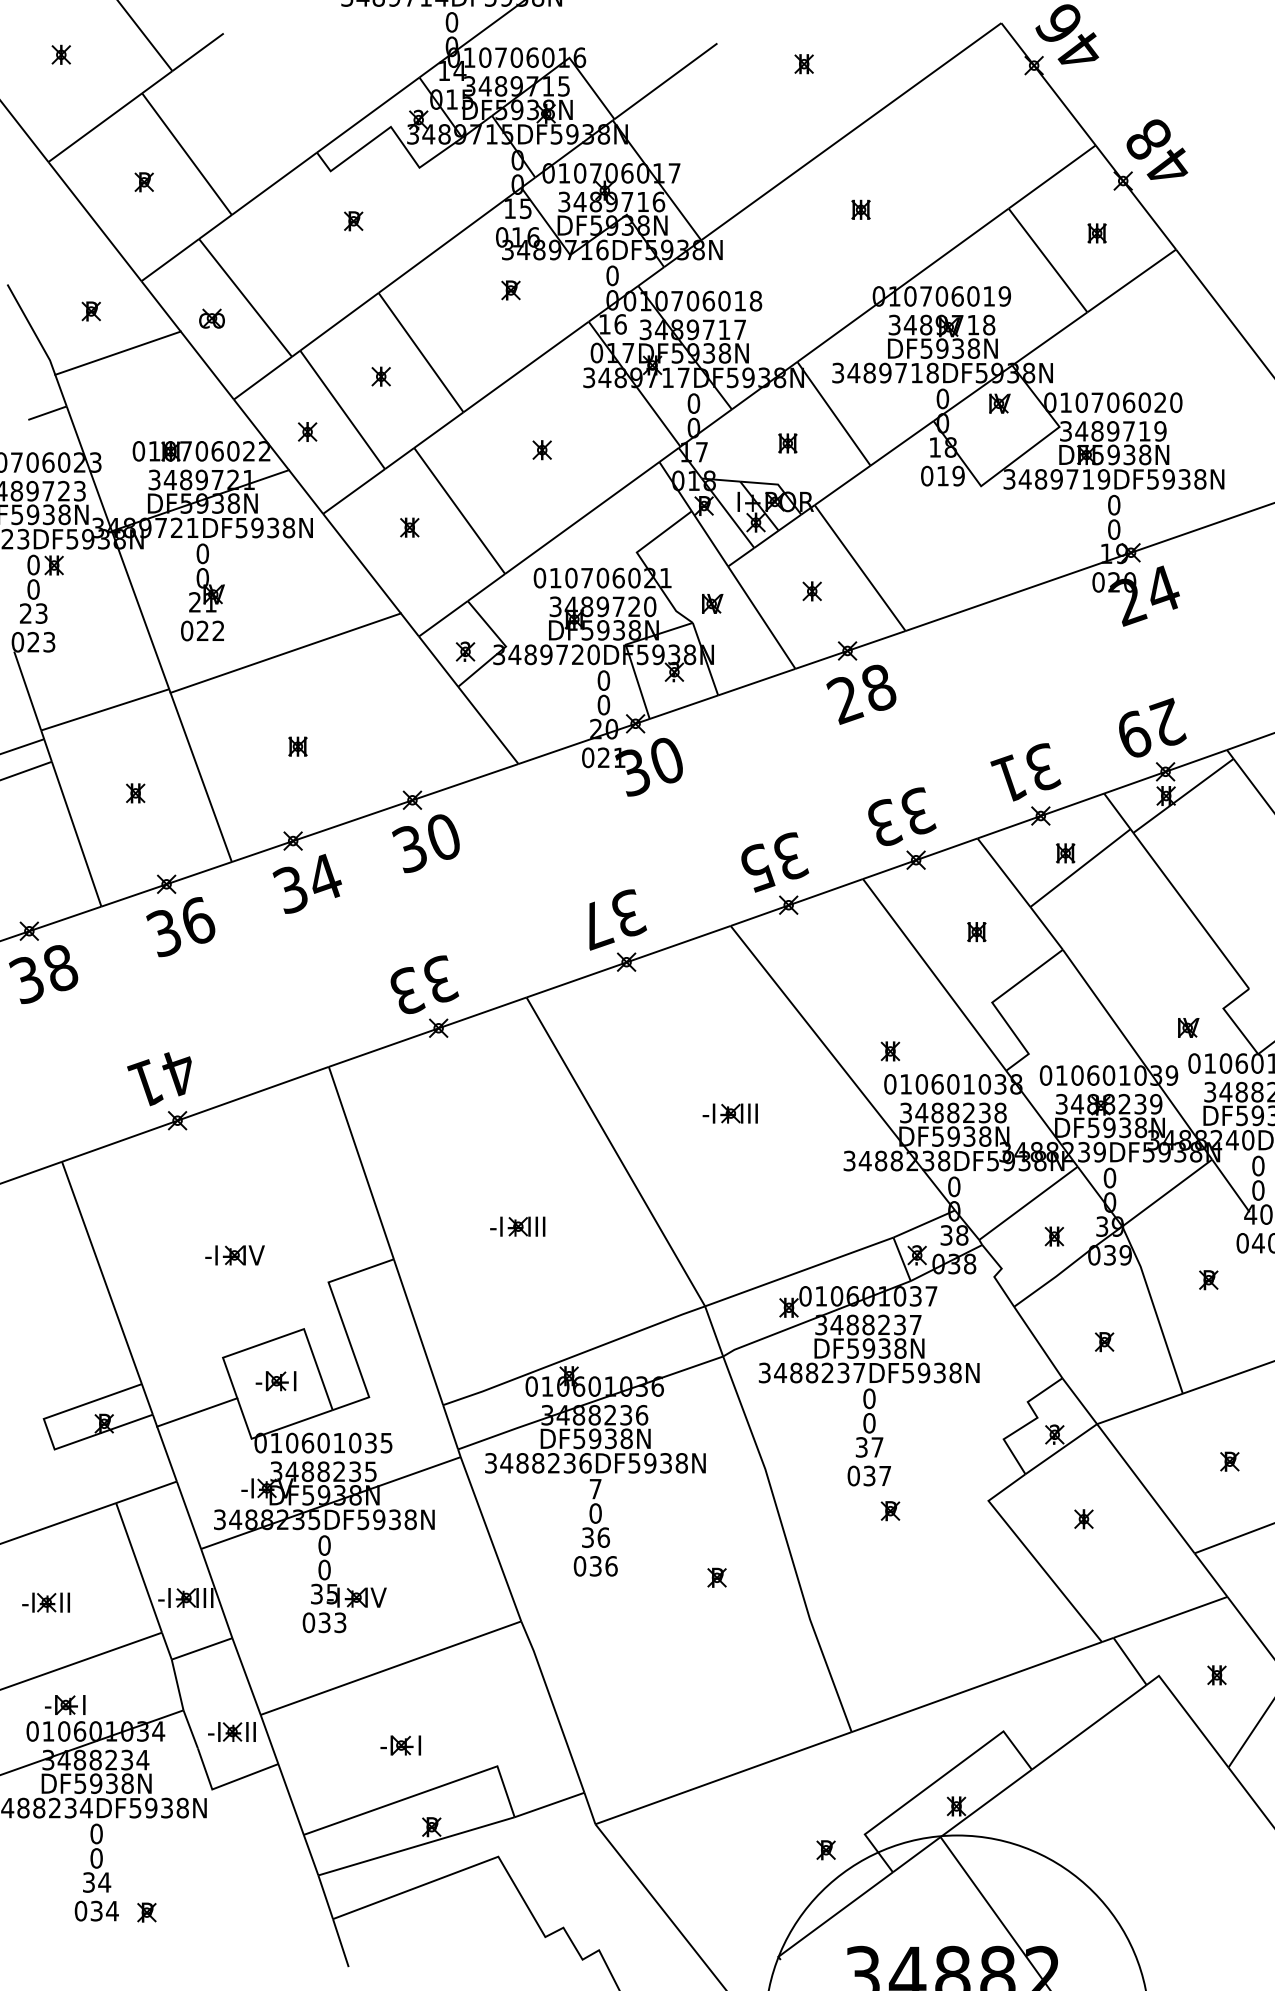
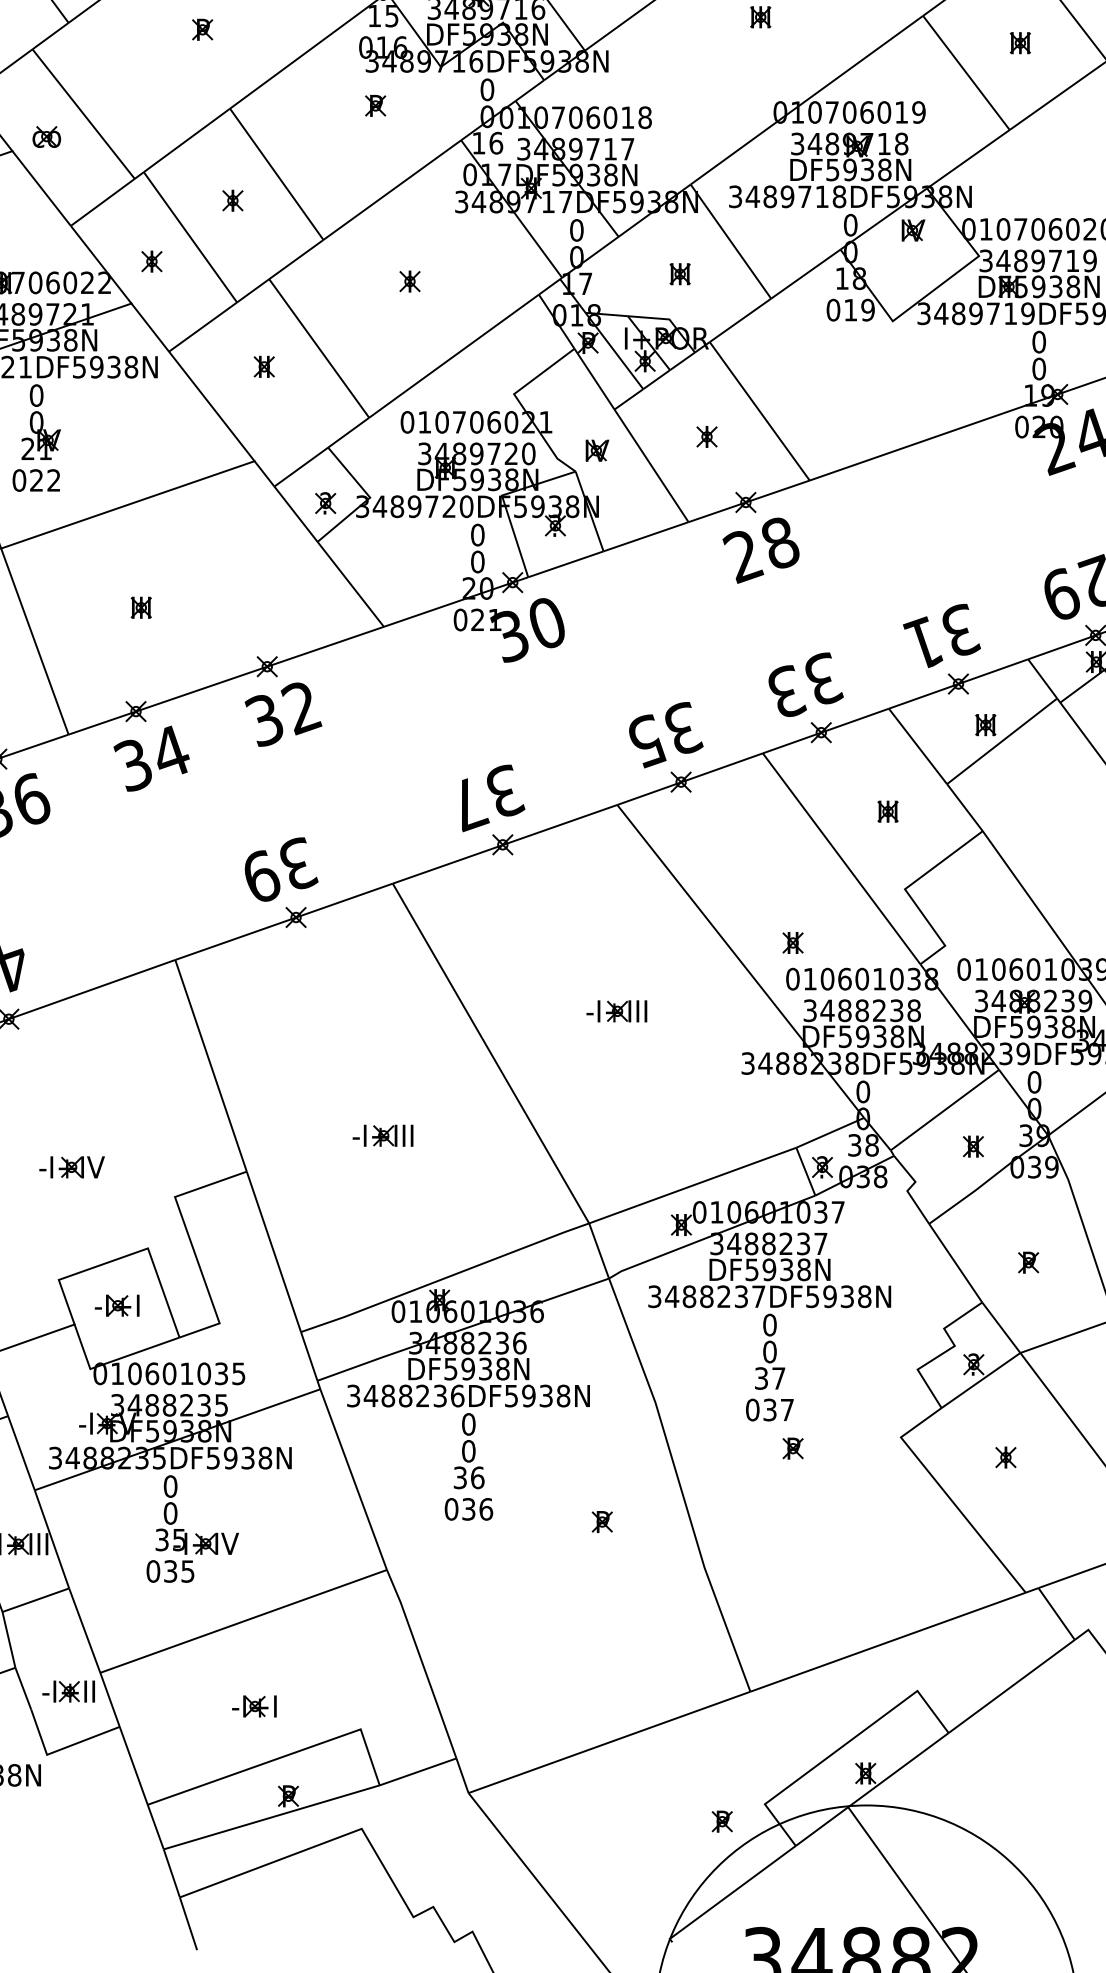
text: (443, 838) -> (301, 708), 30 -> 32
text: (407, 990) -> (261, 875), 33 -> 39
text: (595, 1488) -> (468, 1423), 7 -> 0
text: (340, 1622) -> (188, 1571), 033 -> 035

